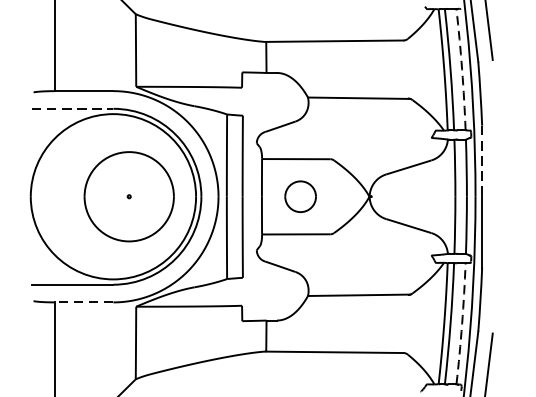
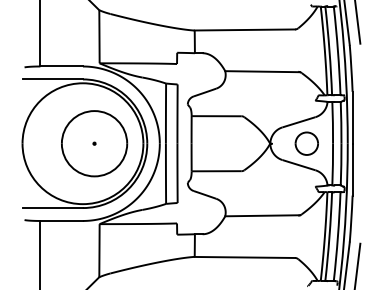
arc: (461, 69) -> (337, 50), dashed -> solid
line: (73, 108) -> (53, 79), dashed -> solid
line: (482, 160) -> (352, 117), dashed -> solid
part: (300, 196) -> (306, 143), moved
line: (84, 301) -> (61, 220), dashed -> solid
arc: (461, 323) -> (337, 236), dashed -> solid

